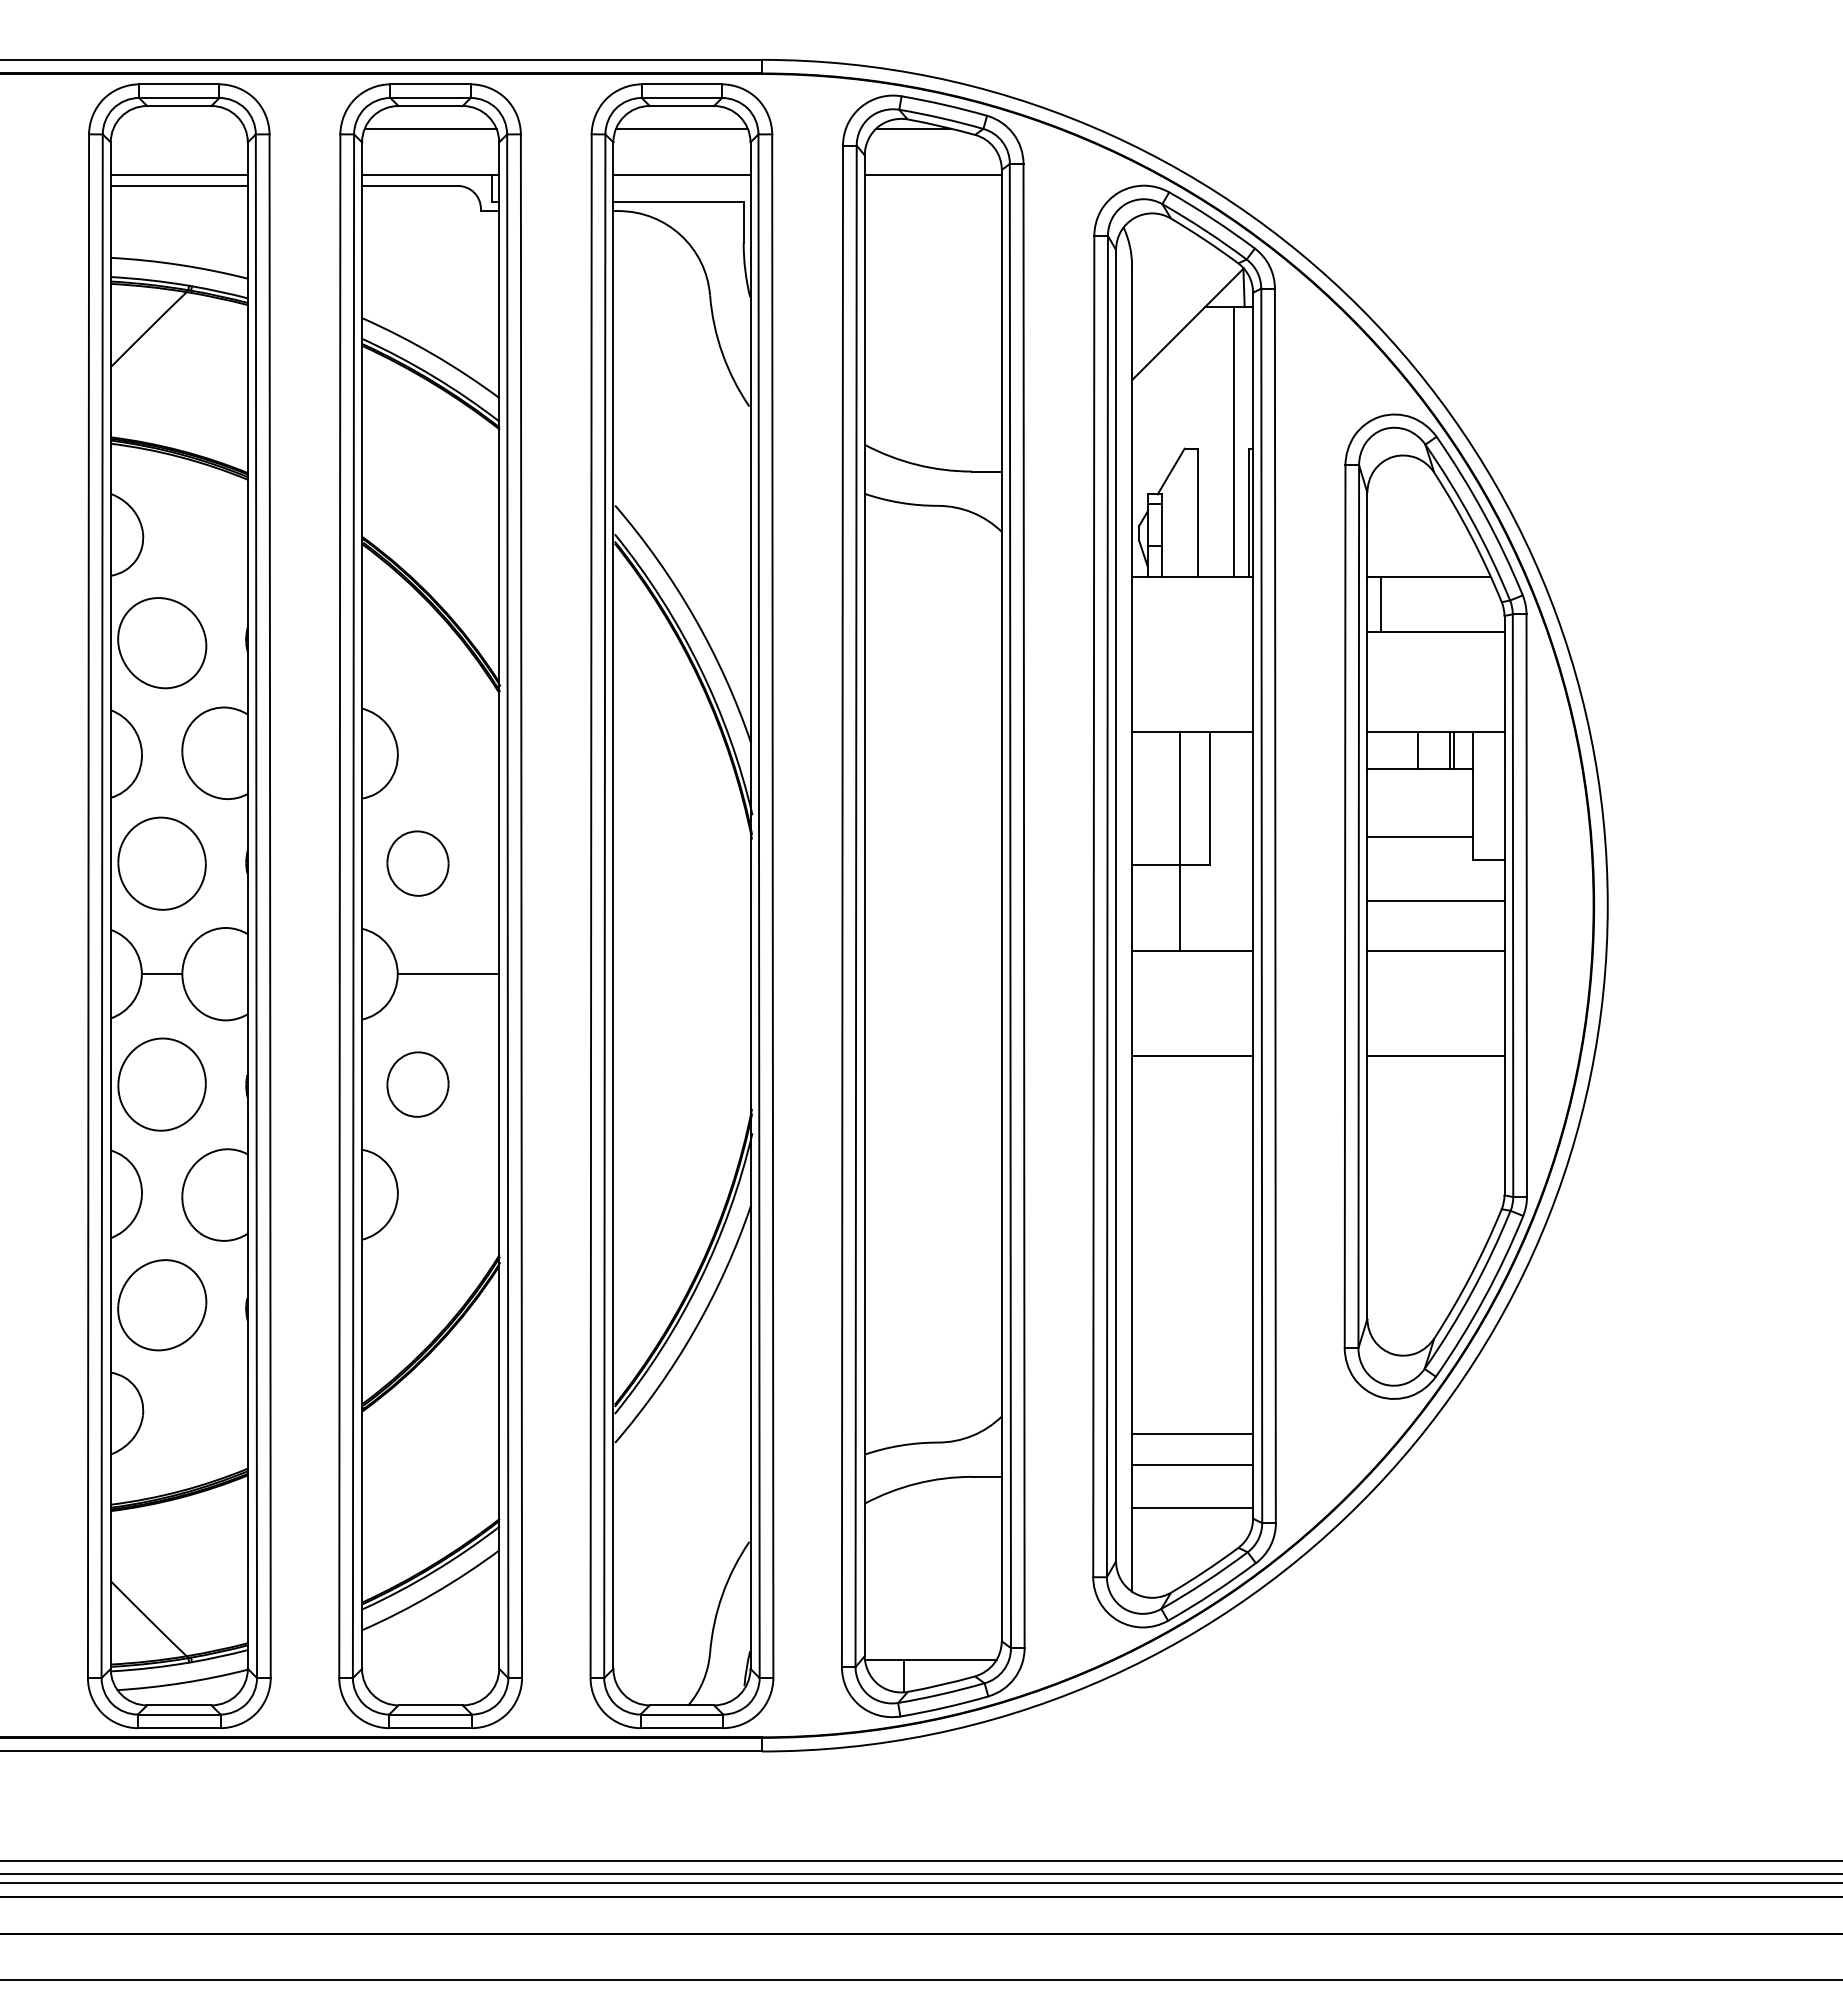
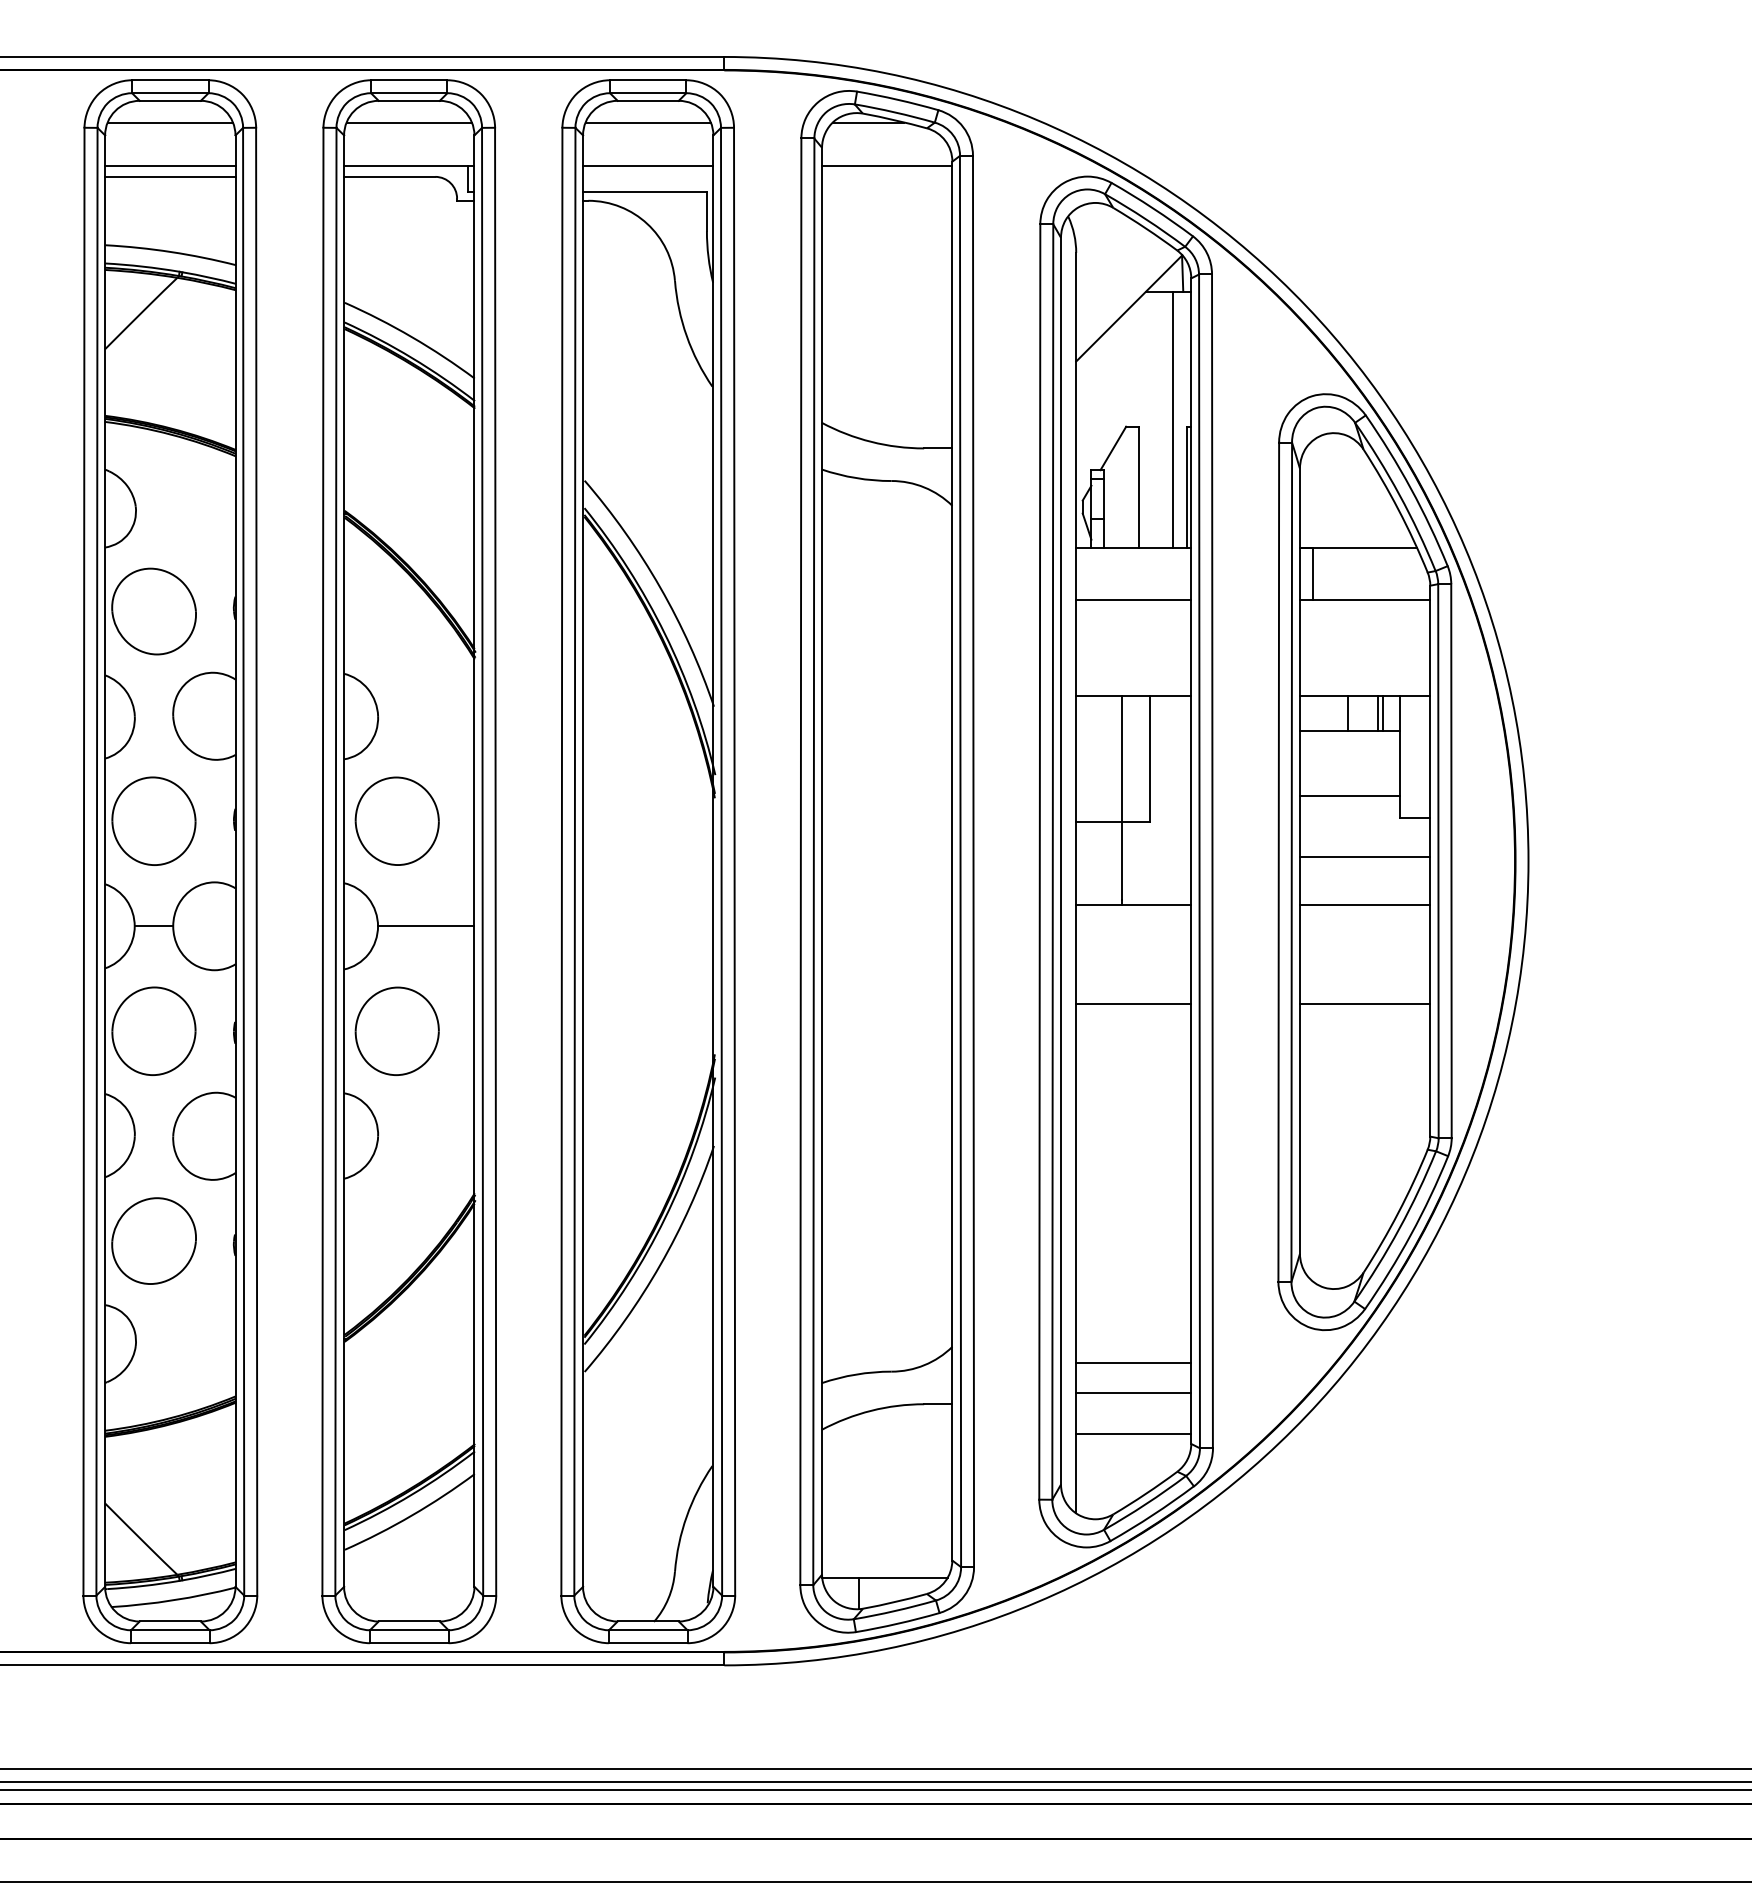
line: (179, 128) -> (170, 122), added
line: (1192, 631) -> (1133, 600), added
part: (417, 863) -> (396, 821), size x1.43
part: (417, 1084) -> (396, 1031), size x1.43

